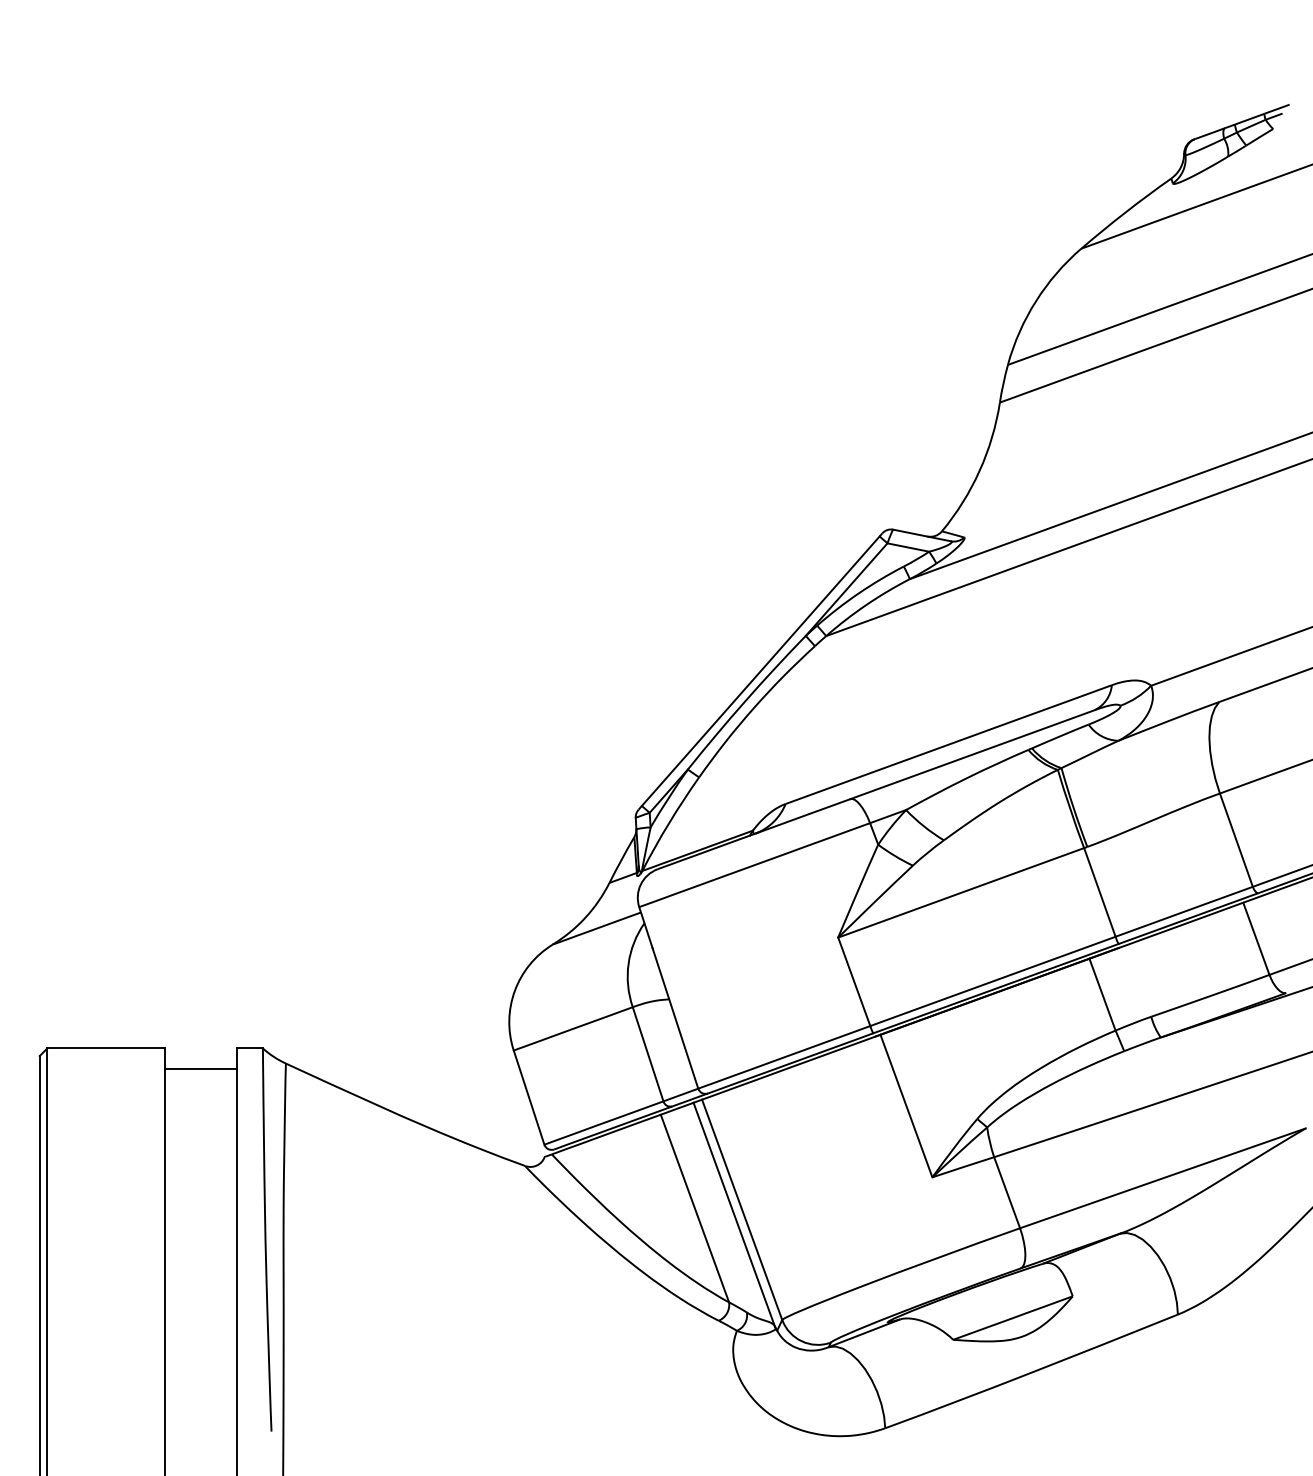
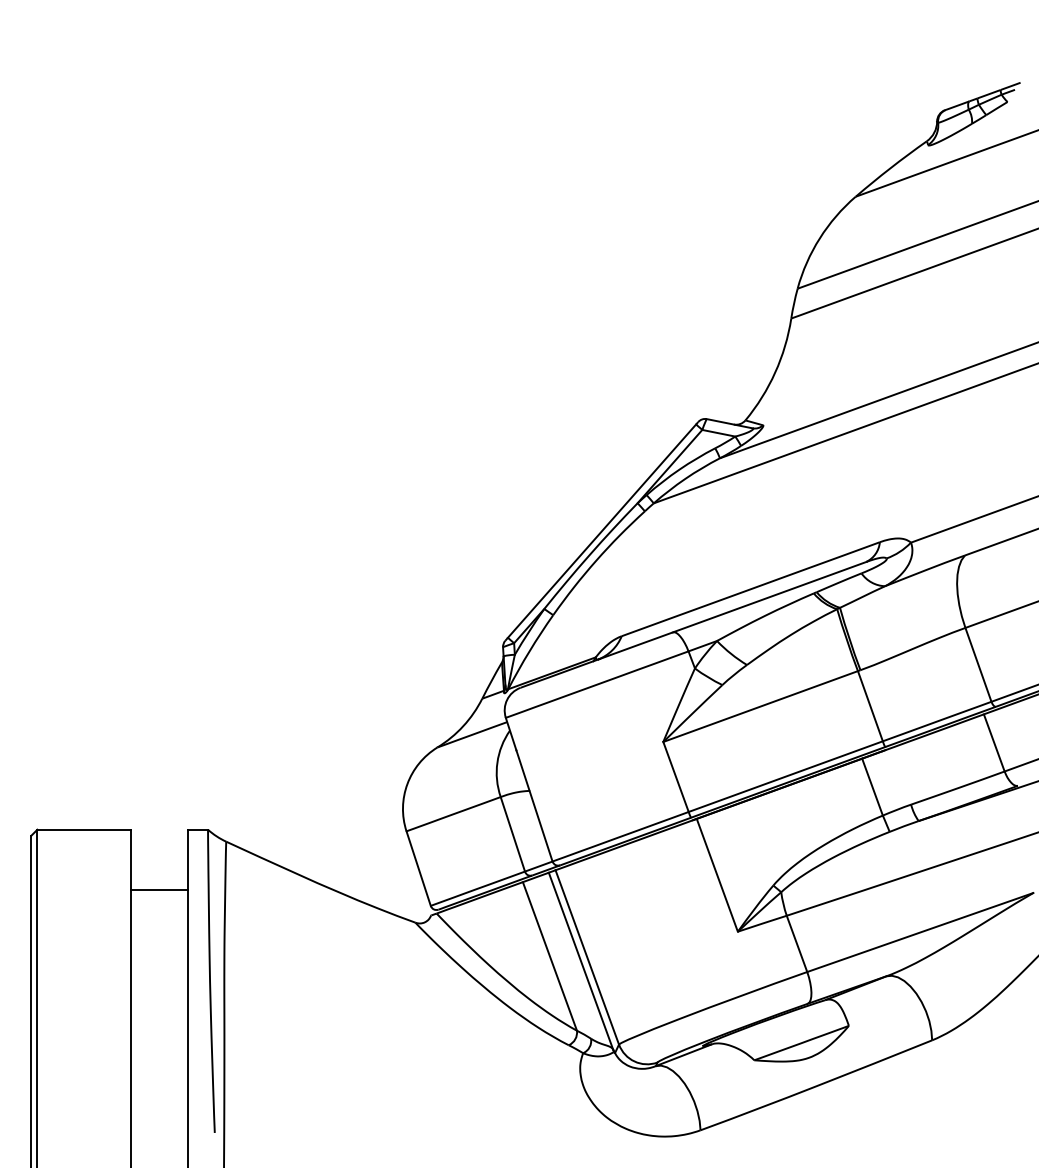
line: (200, 1068) -> (158, 889), moved

